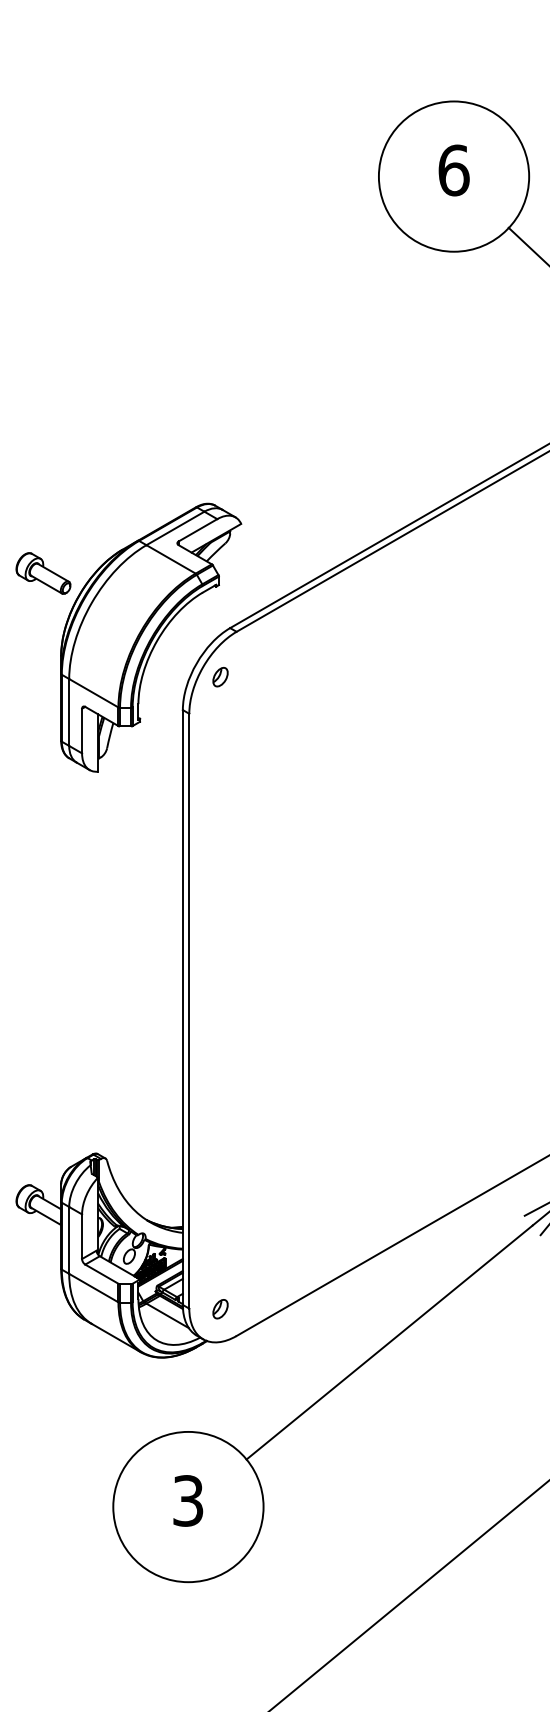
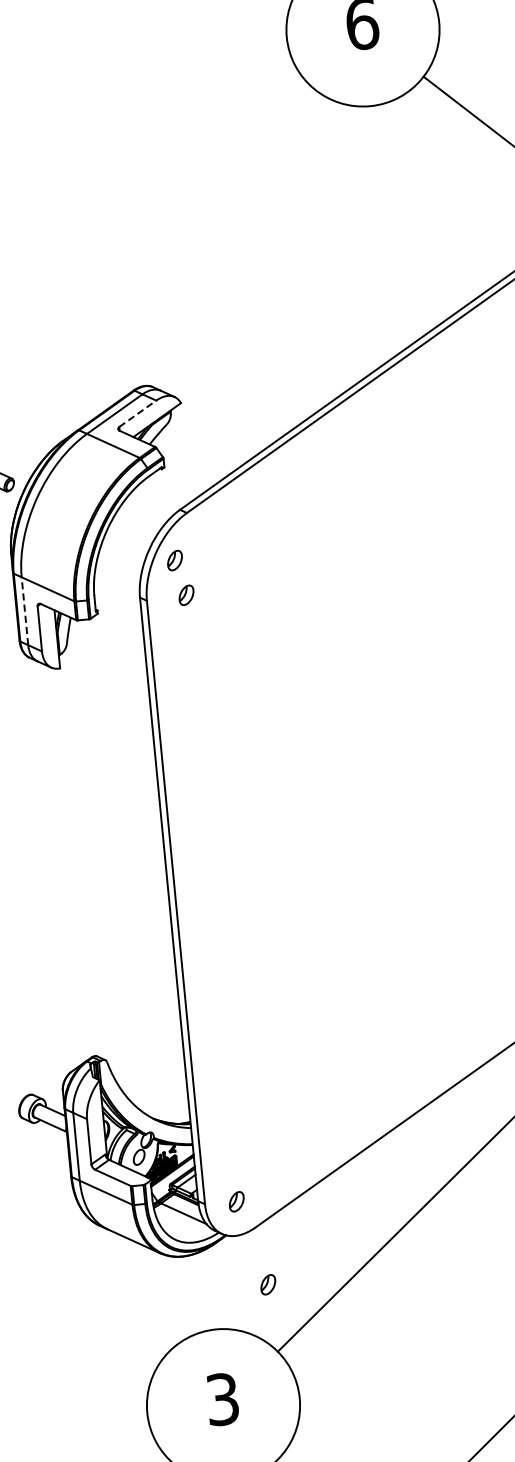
line: (198, 530) -> (138, 413), solid -> dashed
line: (69, 712) -> (25, 611), solid -> dashed
part: (228, 712) -> (186, 595), added
part: (243, 1393) -> (268, 1285), added

